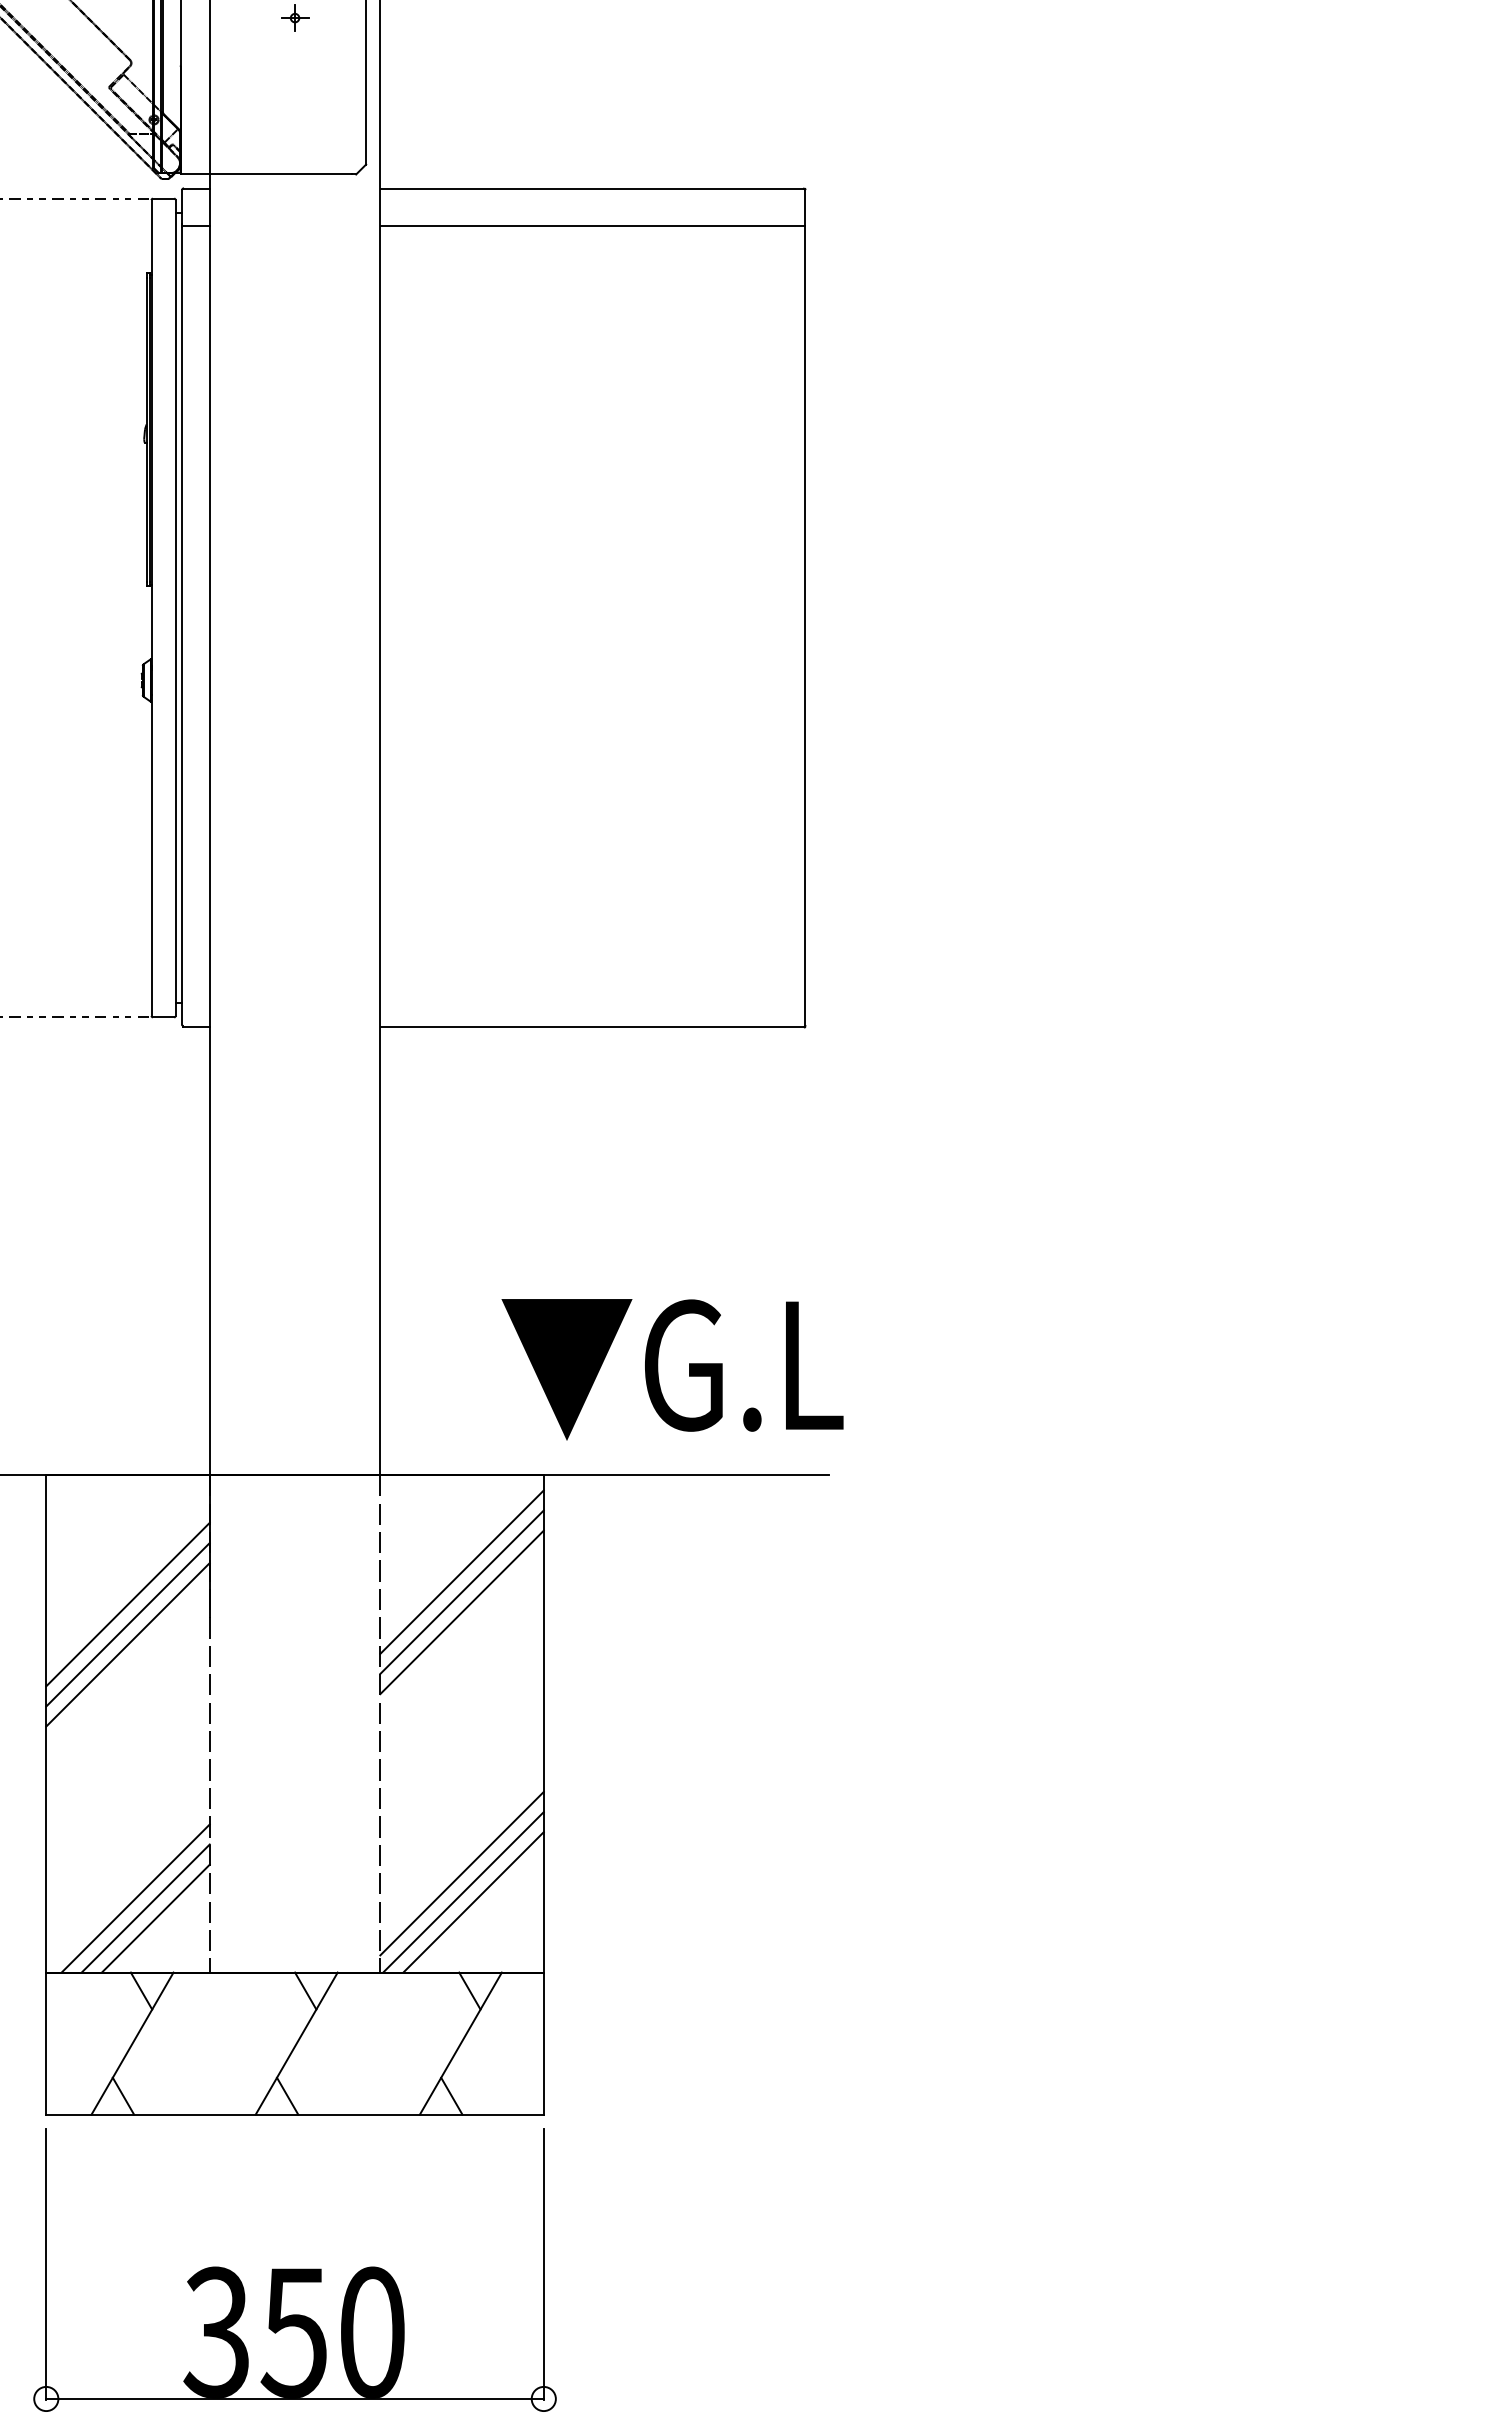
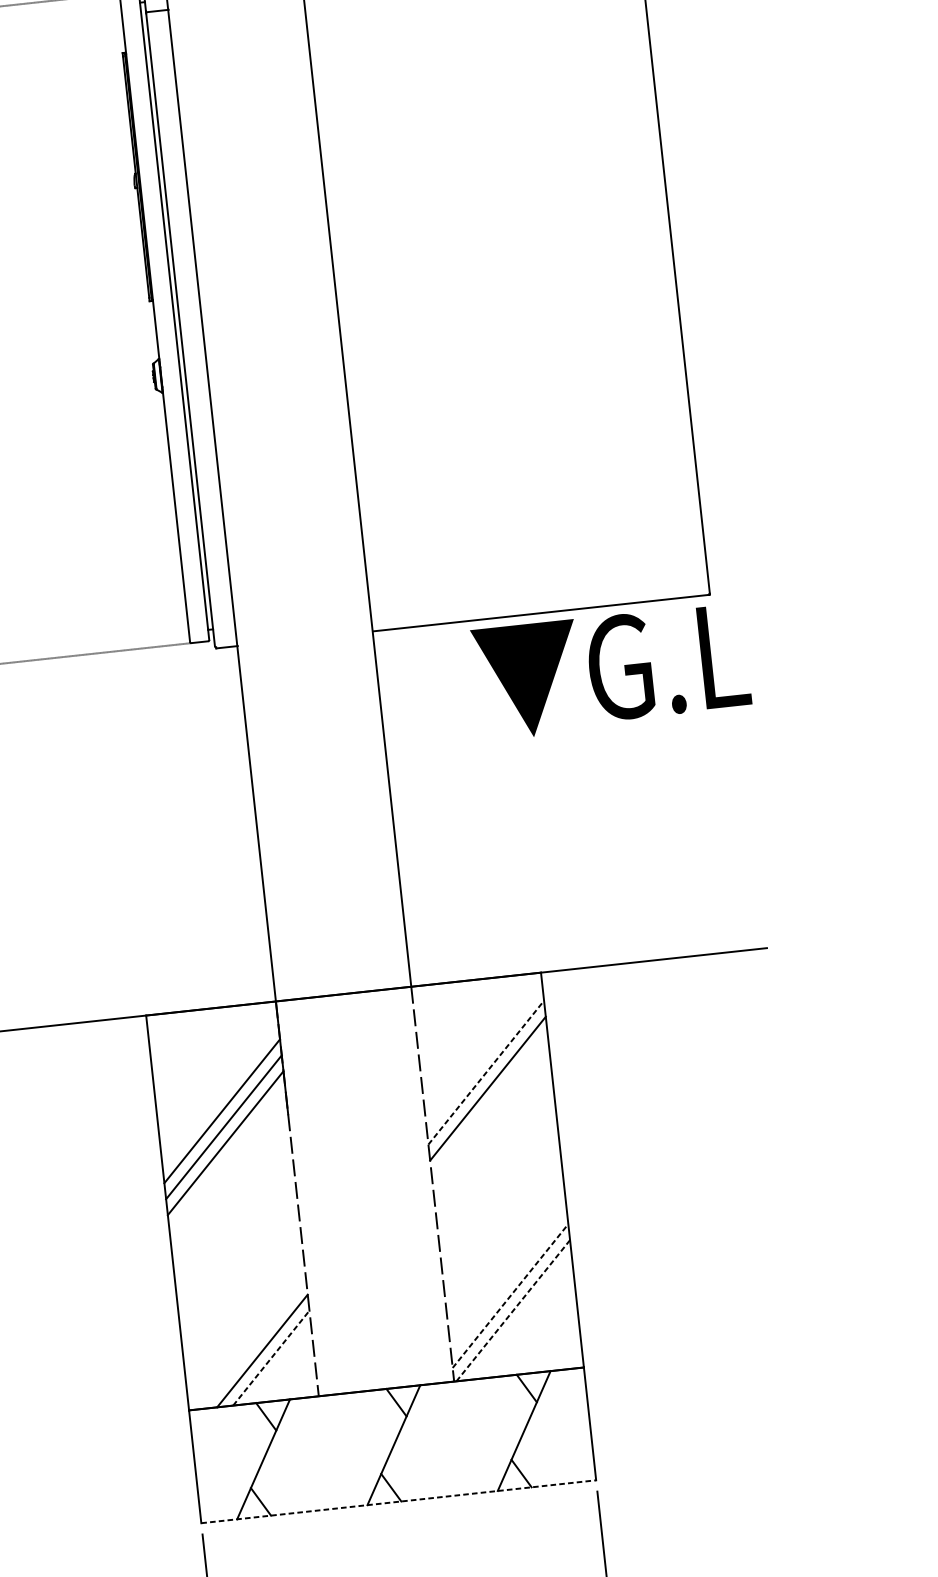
text: (672, 1369) -> (611, 671), moved
line: (461, 1571) -> (484, 1056), removed
line: (462, 1592) -> (486, 1072), solid -> dashed
line: (462, 1873) -> (510, 1295), solid -> dashed
line: (463, 1892) -> (513, 1310), solid -> dashed
line: (135, 1898) -> (253, 1343), removed
line: (473, 1902) -> (522, 1317), removed
line: (156, 1918) -> (271, 1357), solid -> dashed
line: (295, 2114) -> (399, 1501), solid -> dashed

